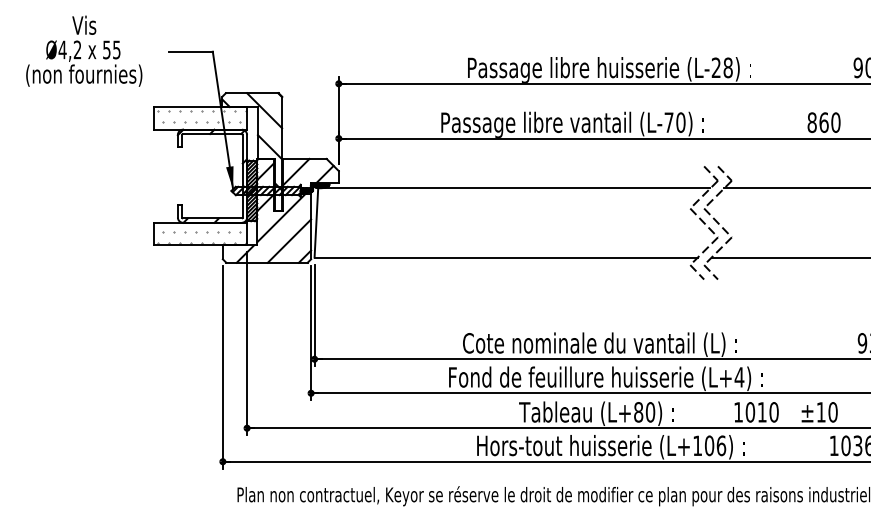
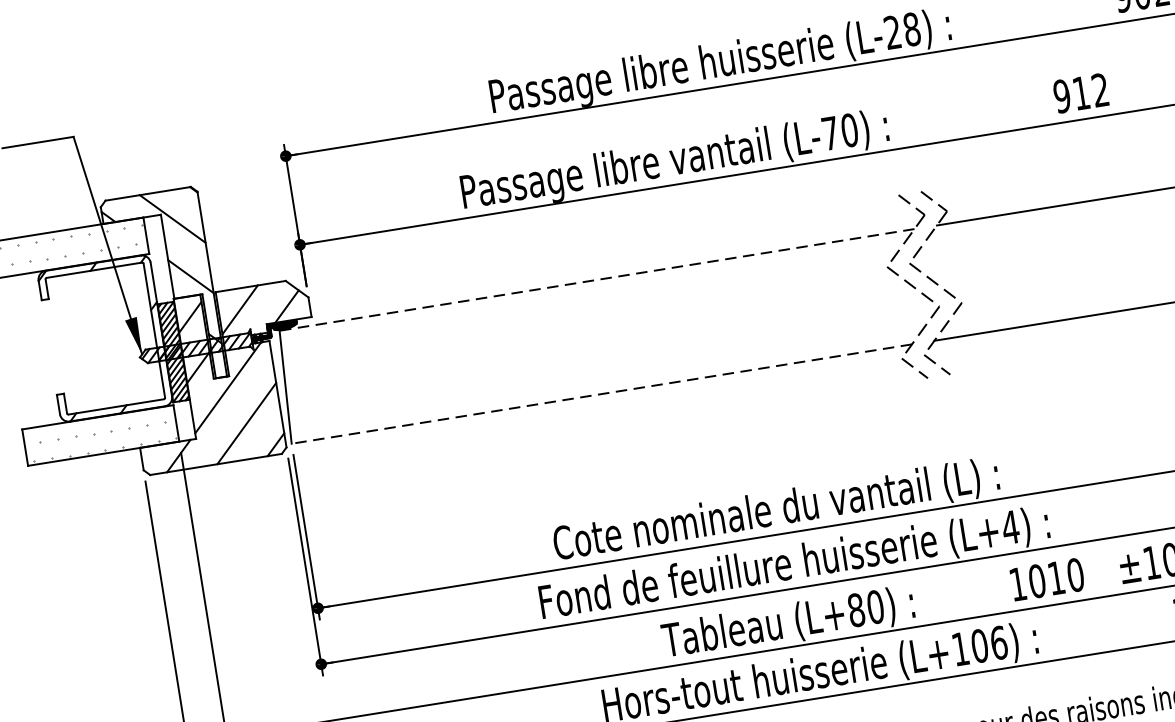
text: (823, 122) -> (1080, 93), 860 -> 912
line: (513, 188) -> (595, 280), solid -> dashed
line: (506, 257) -> (602, 393), solid -> dashed

